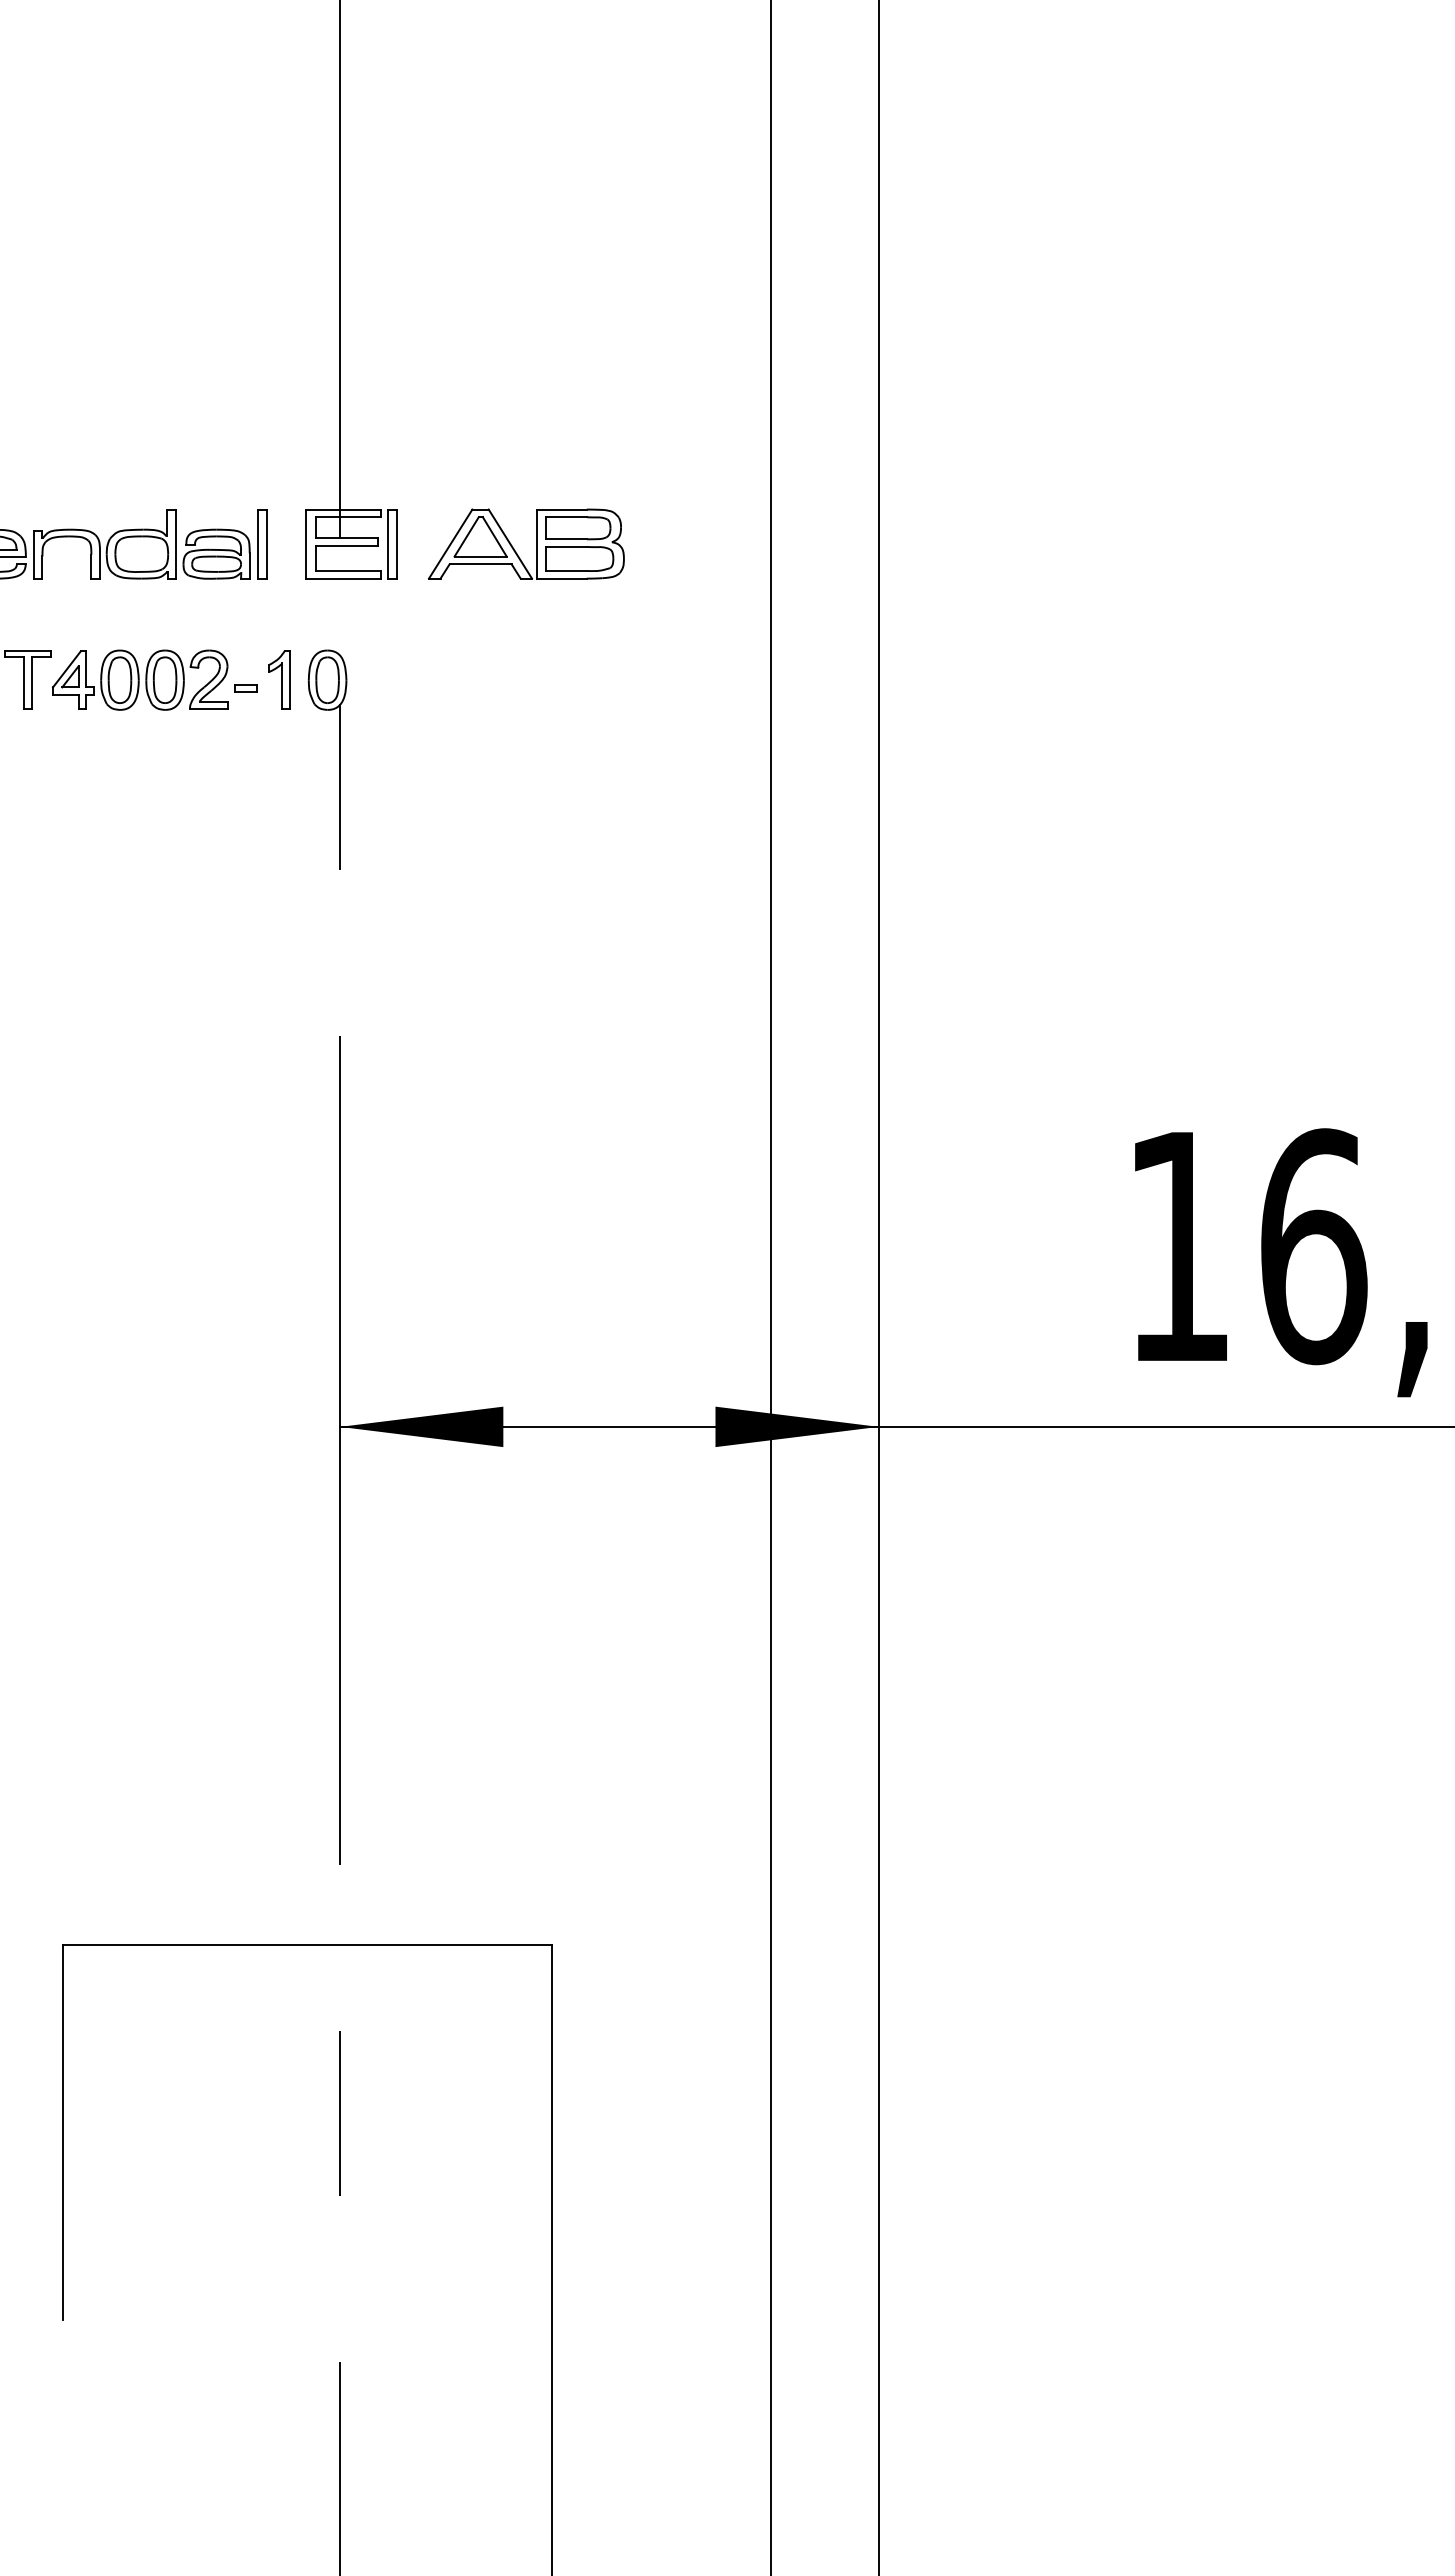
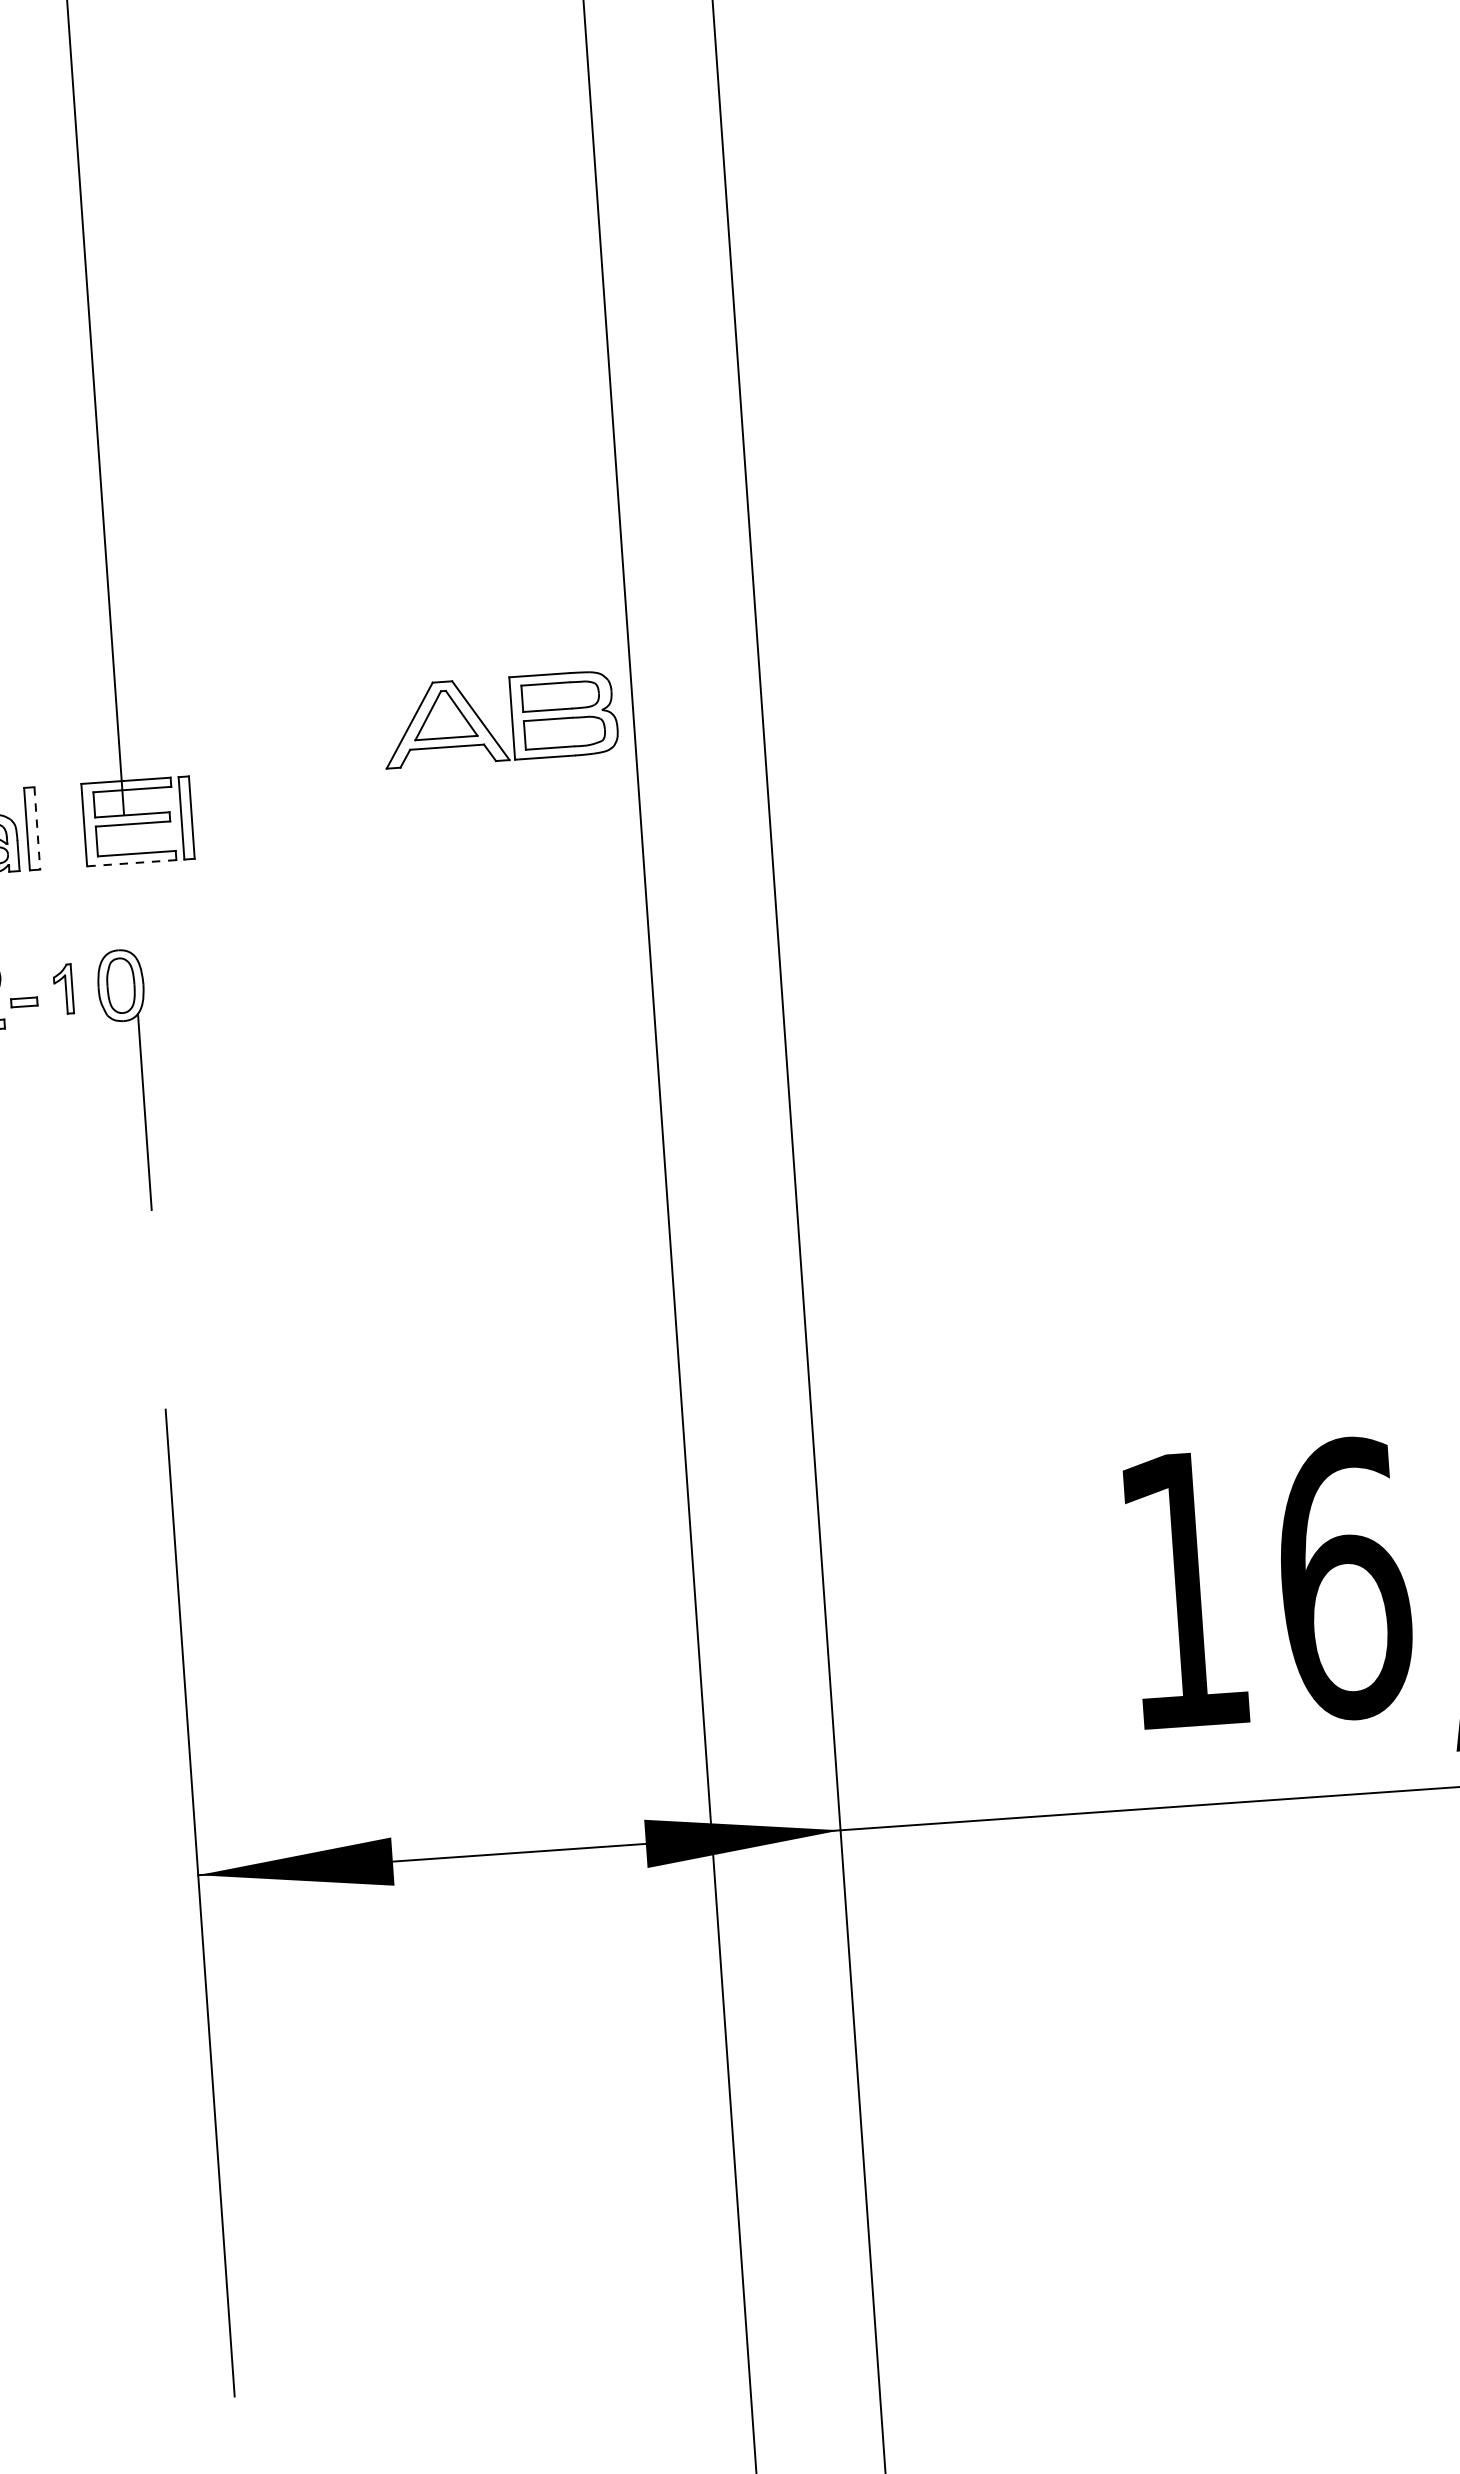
part: (536, 543) -> (512, 717), moved
line: (266, 544) -> (36, 828), solid -> dashed
line: (343, 578) -> (131, 863), solid -> dashed
part: (279, 679) -> (63, 988), size x0.7

